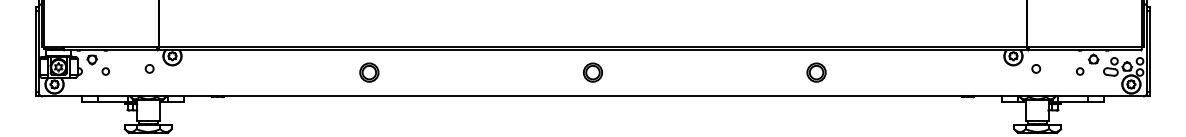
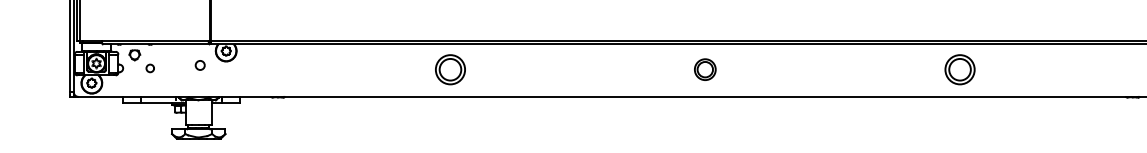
part: (369, 72) -> (450, 69), size x1.4
part: (816, 72) -> (959, 69), size x1.4

